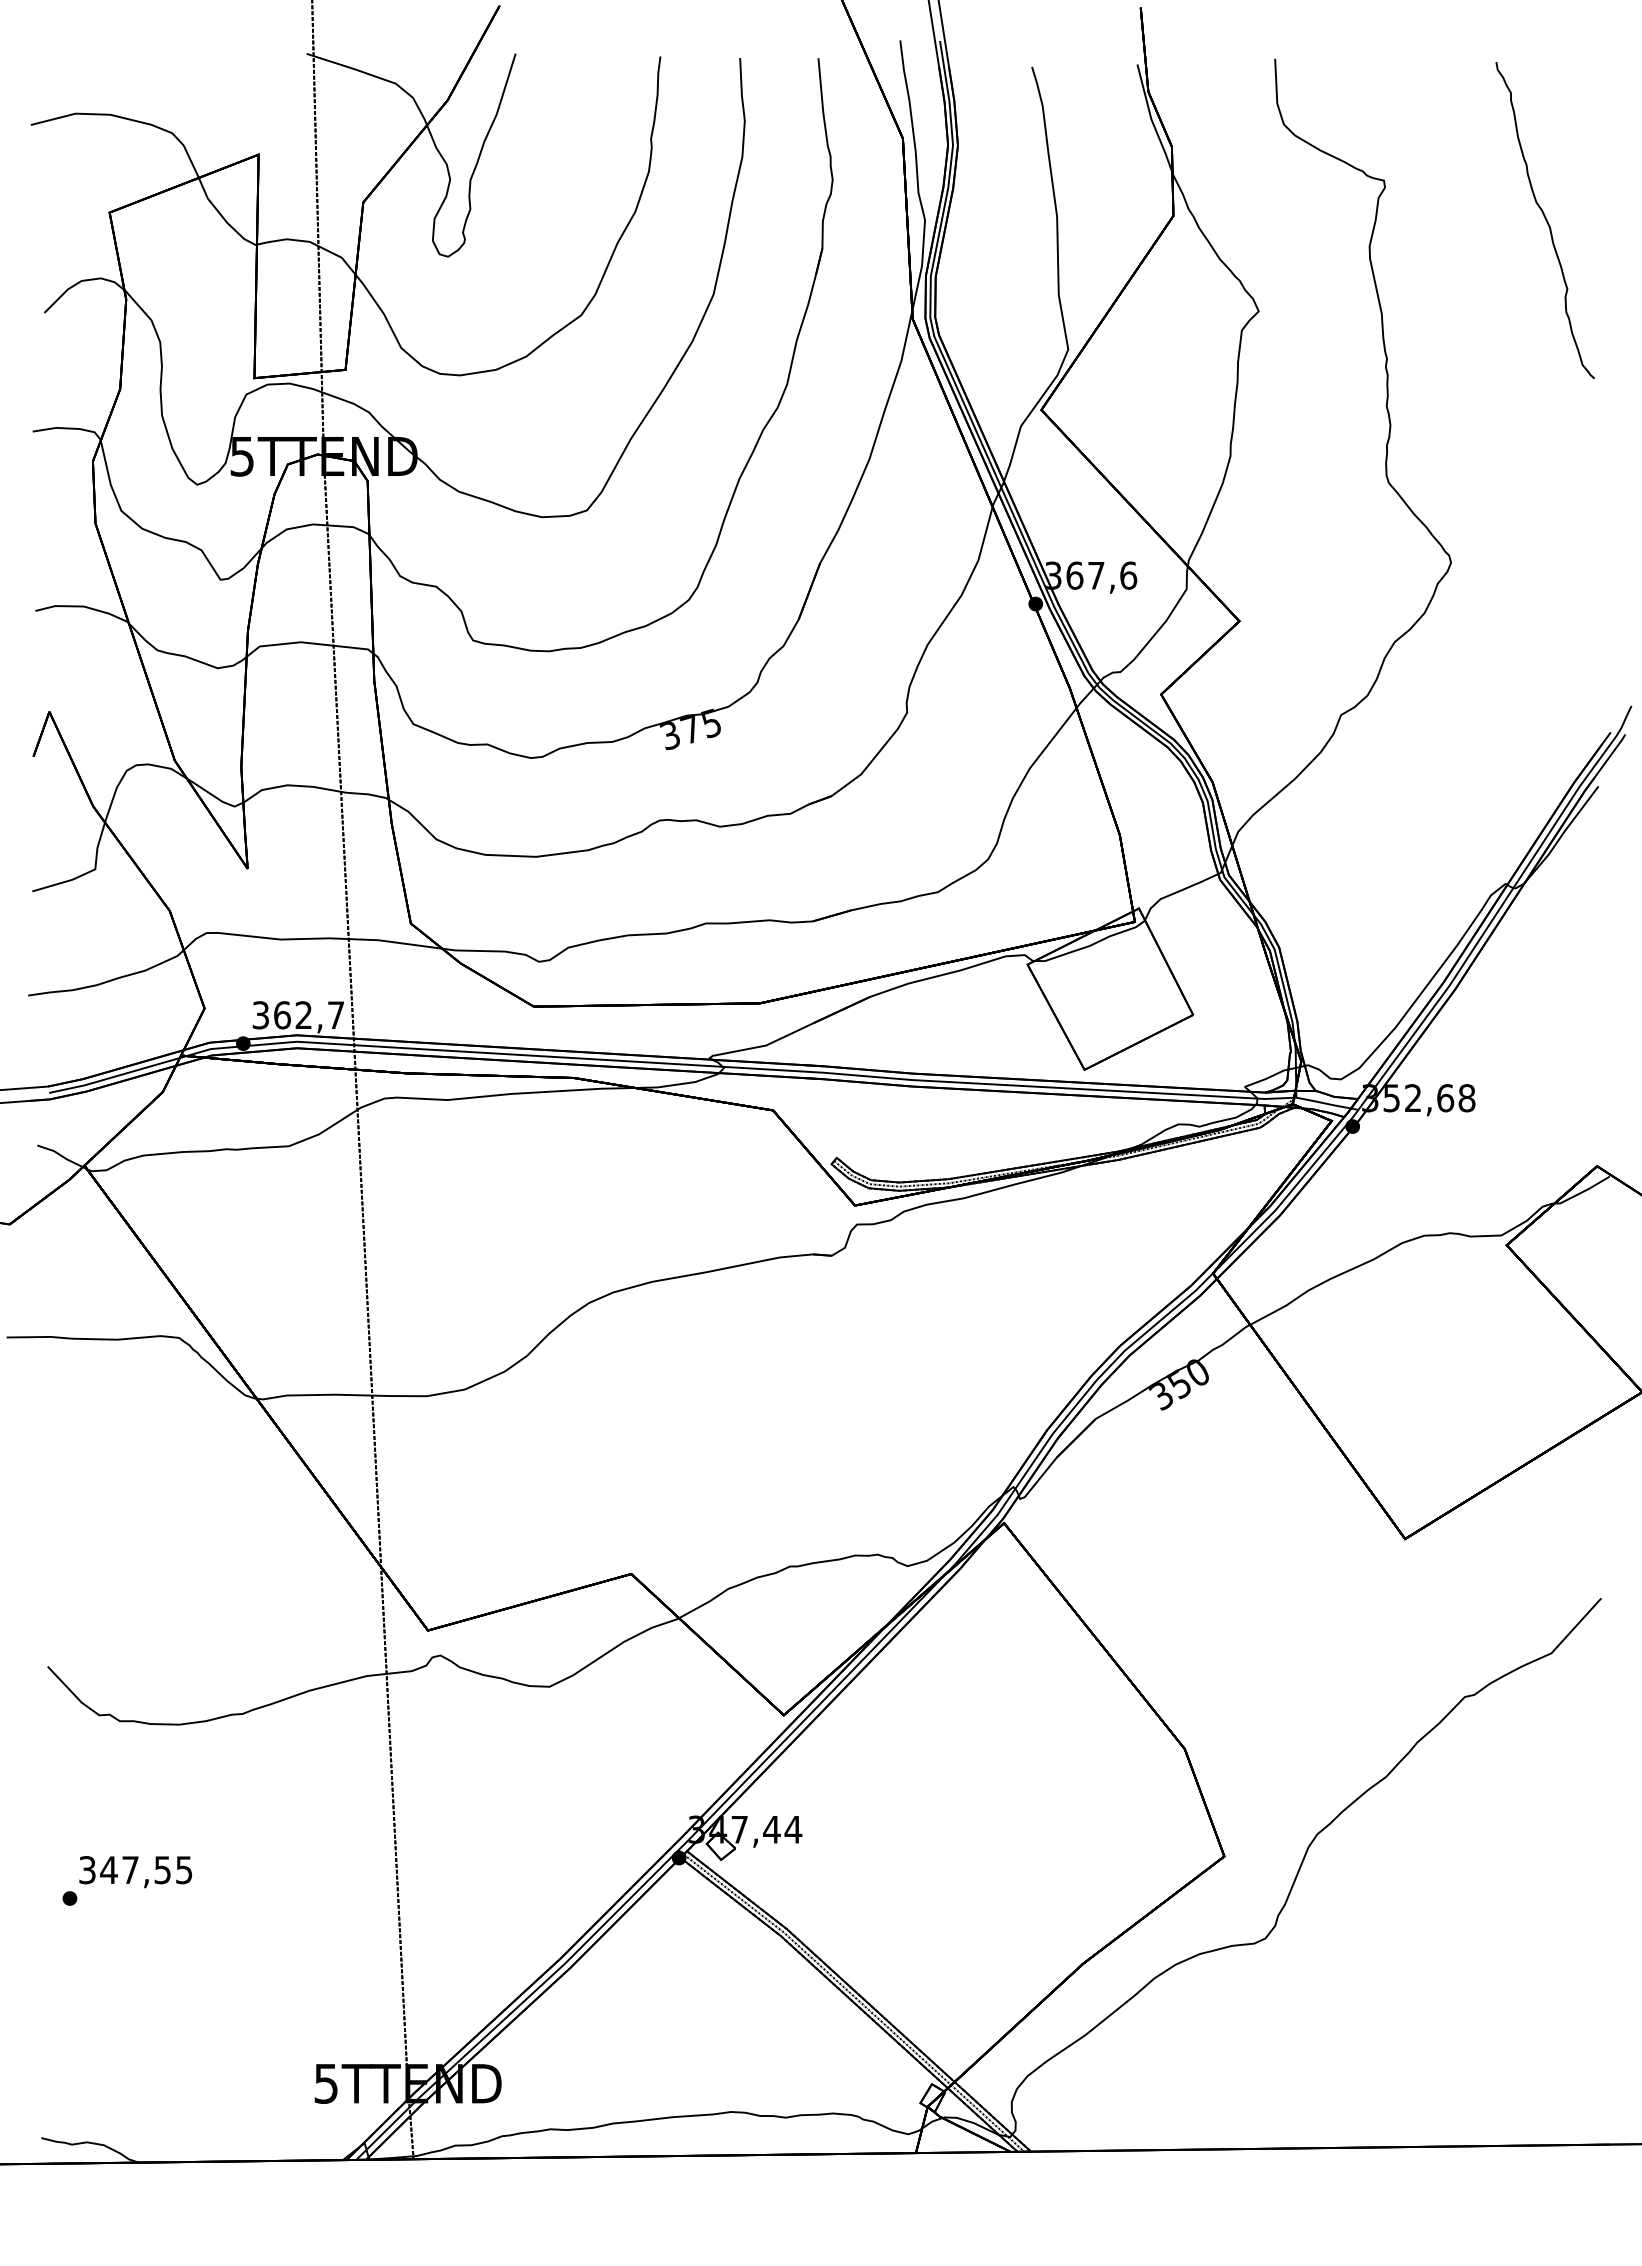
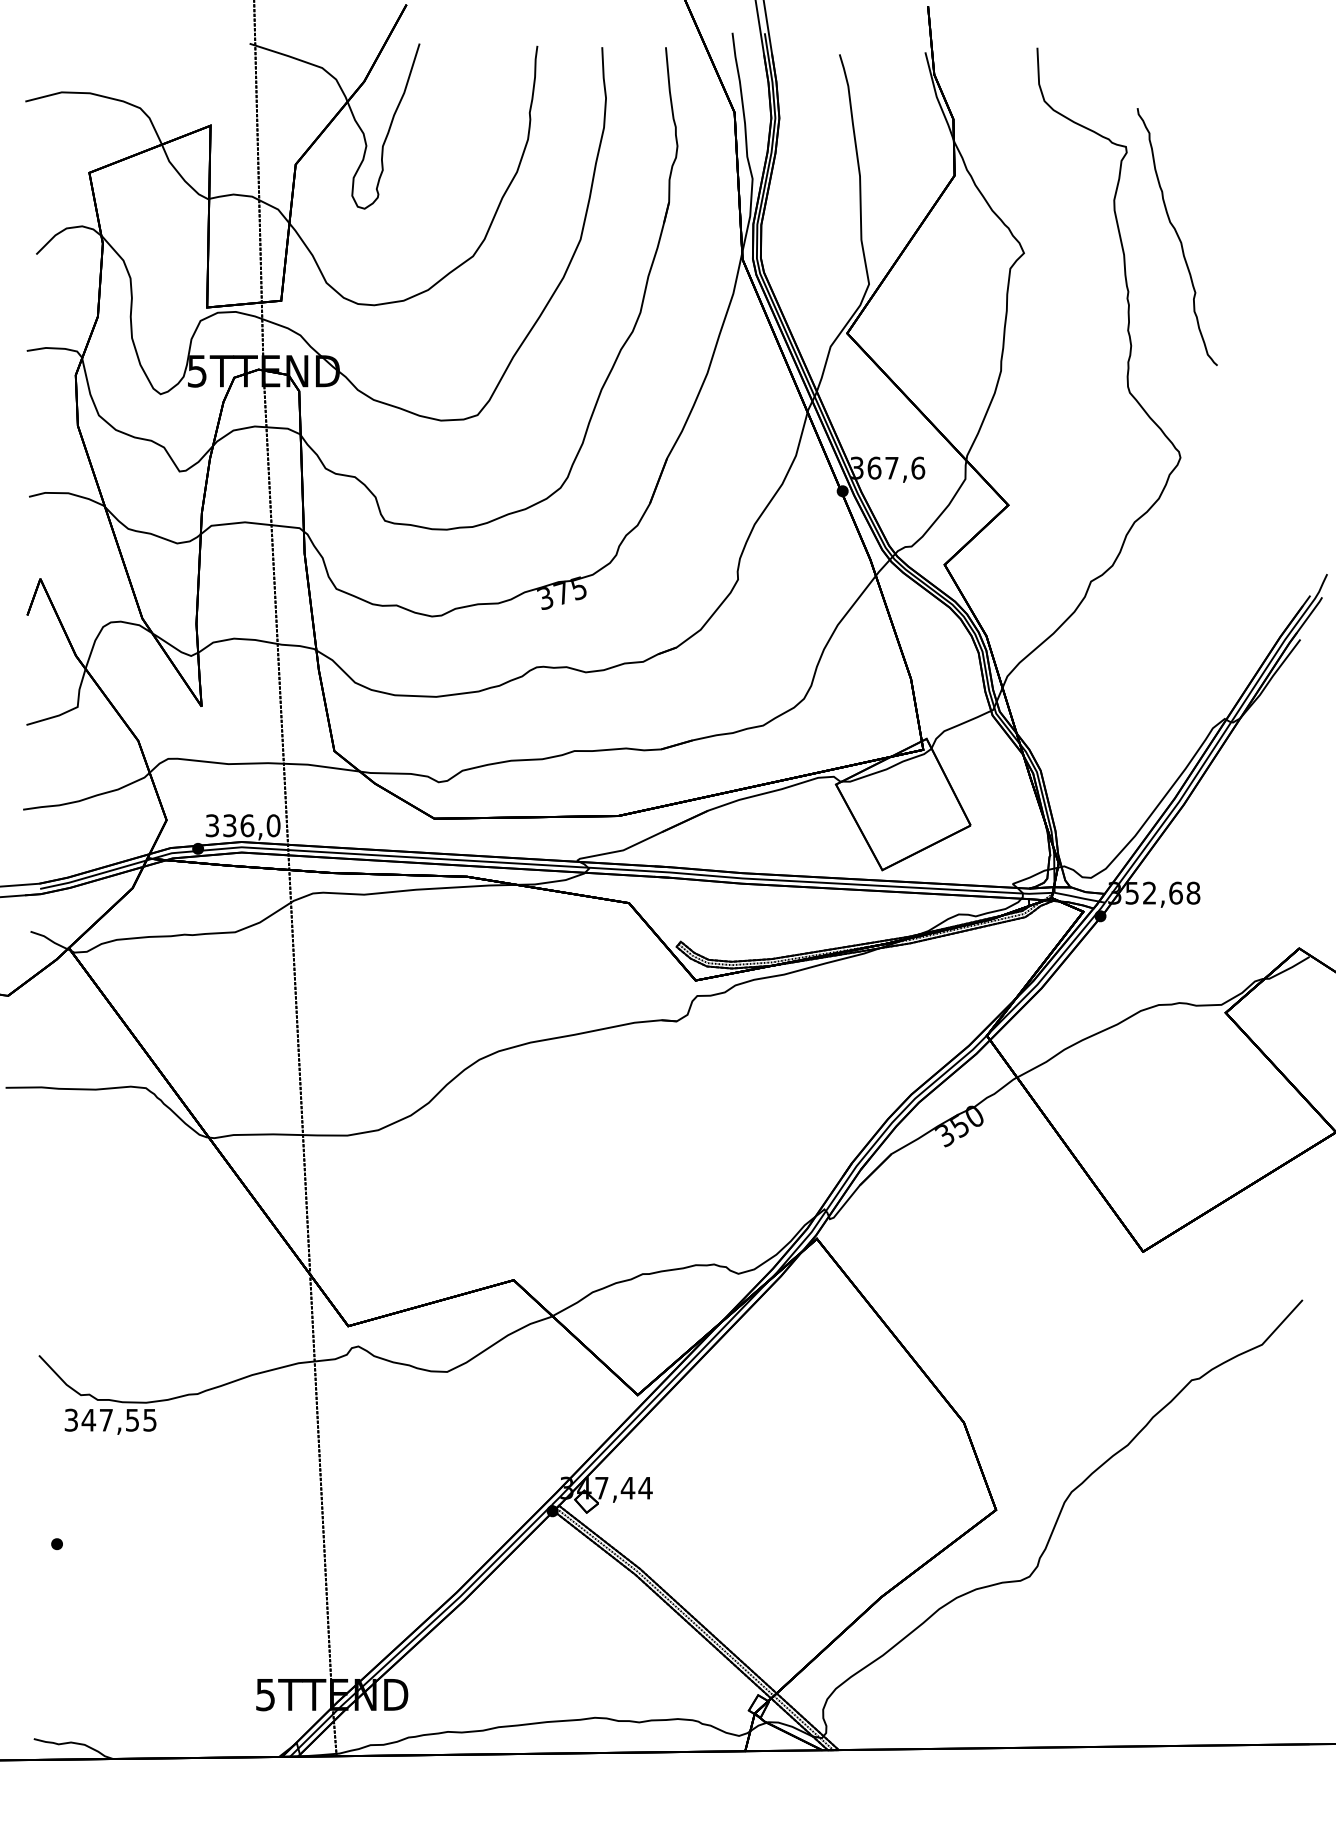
curve: (1545, 220) -> (1177, 237), moved
text: (309, 1015) -> (251, 825), 362,7 -> 336,0
text: (135, 1872) -> (110, 1422), moved

